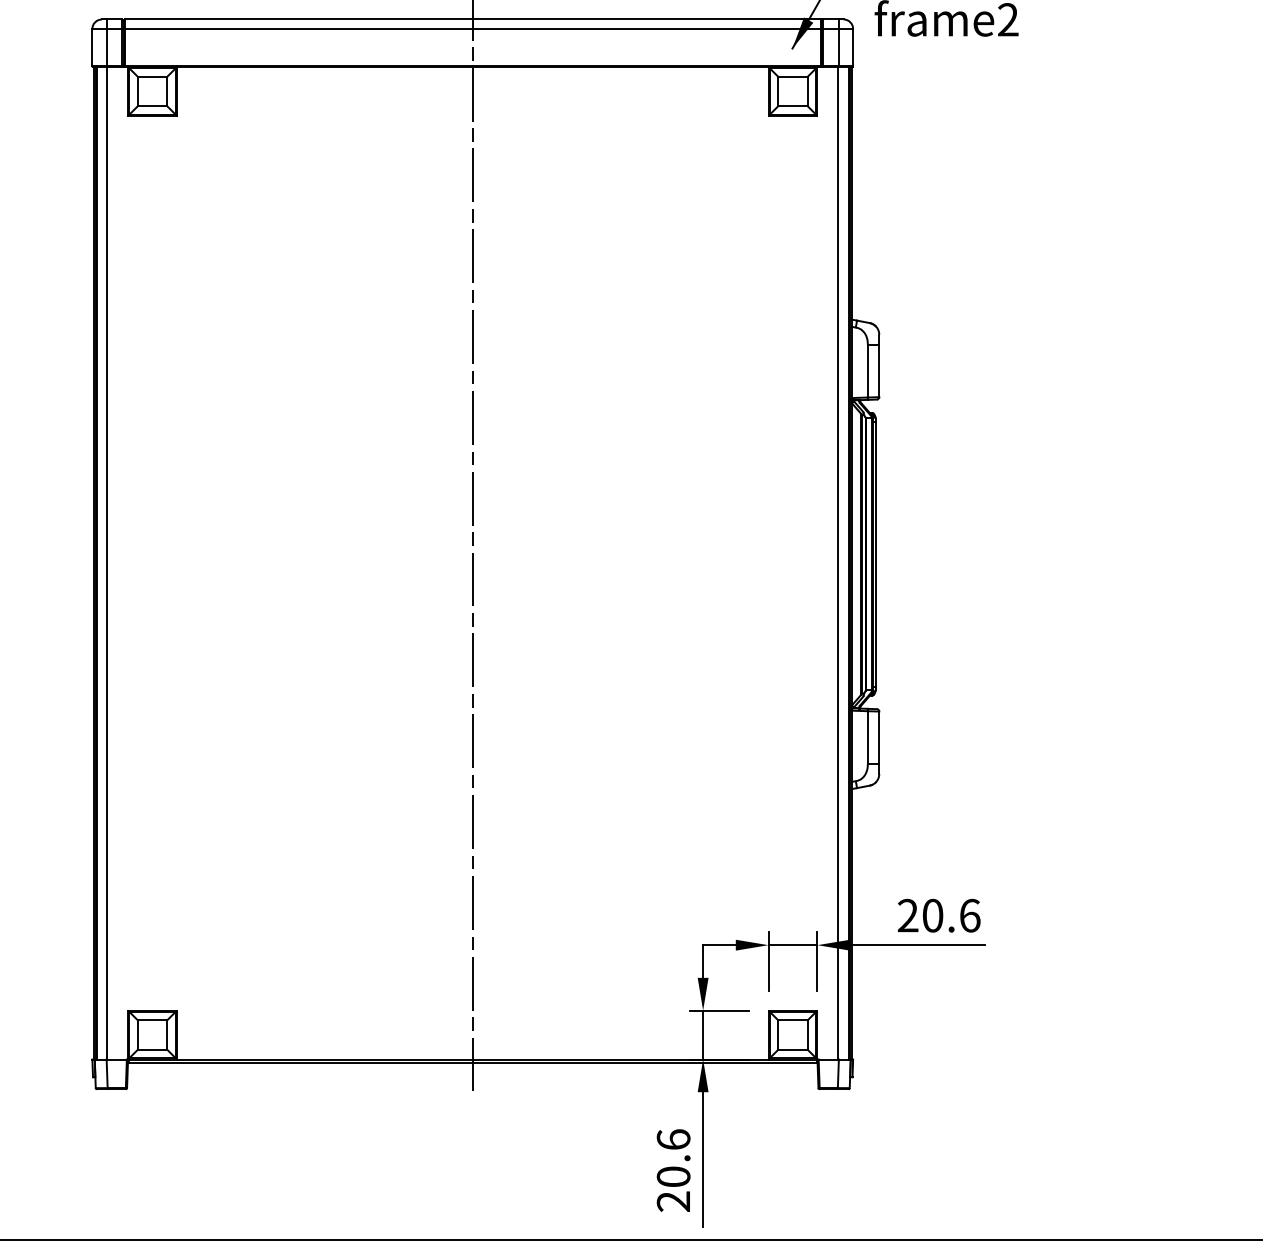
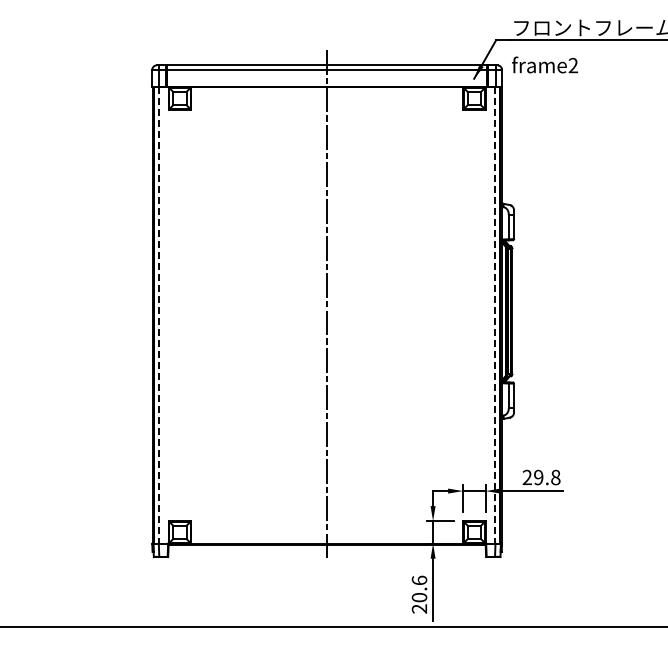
line: (108, 563) -> (159, 315), solid -> dashed
line: (838, 563) -> (495, 315), solid -> dashed
text: (951, 915) -> (547, 477), 20.6 -> 29.8

